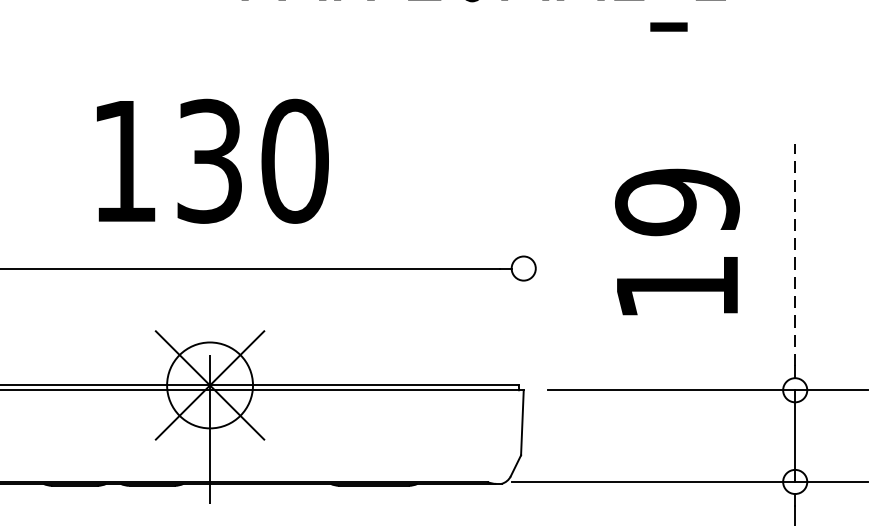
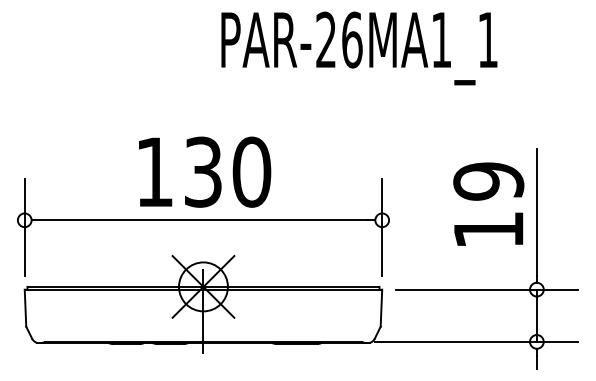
text: (213, 160) -> (205, 171), moved
text: (676, 240) -> (488, 203), moved
line: (794, 254) -> (536, 212), dashed -> solid
line: (524, 281) -> (382, 227), added

